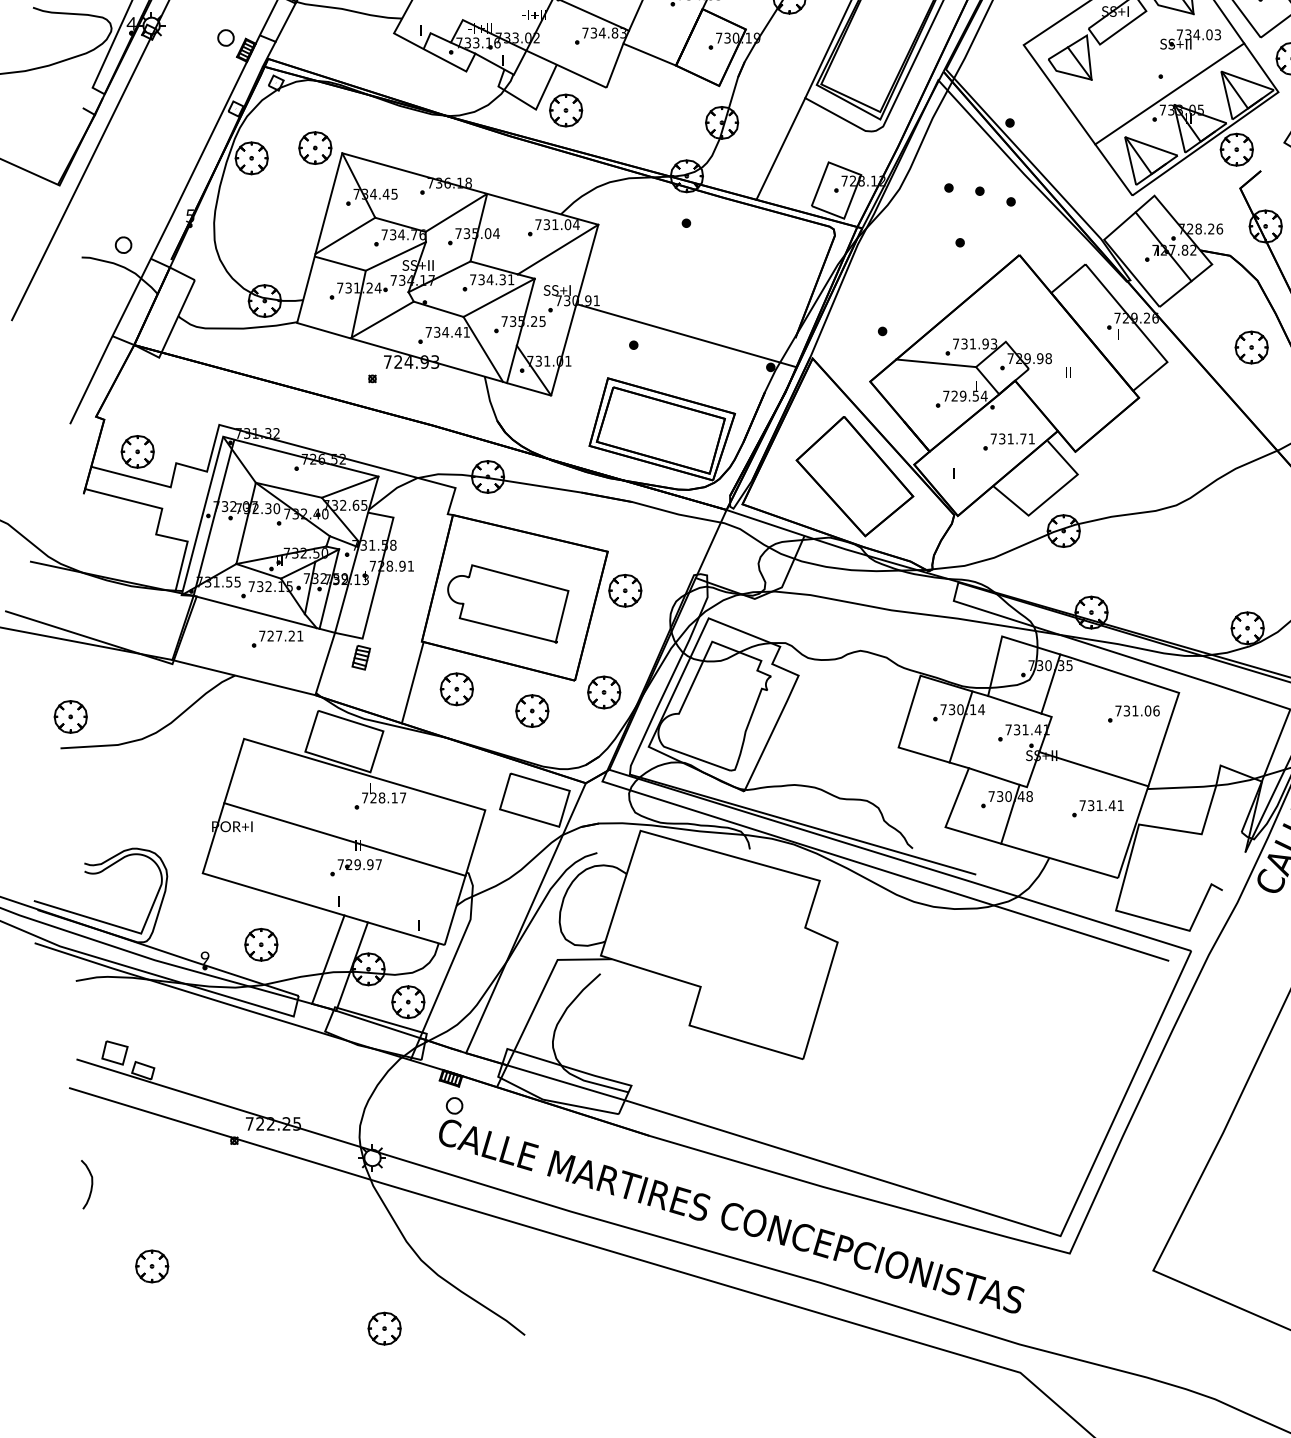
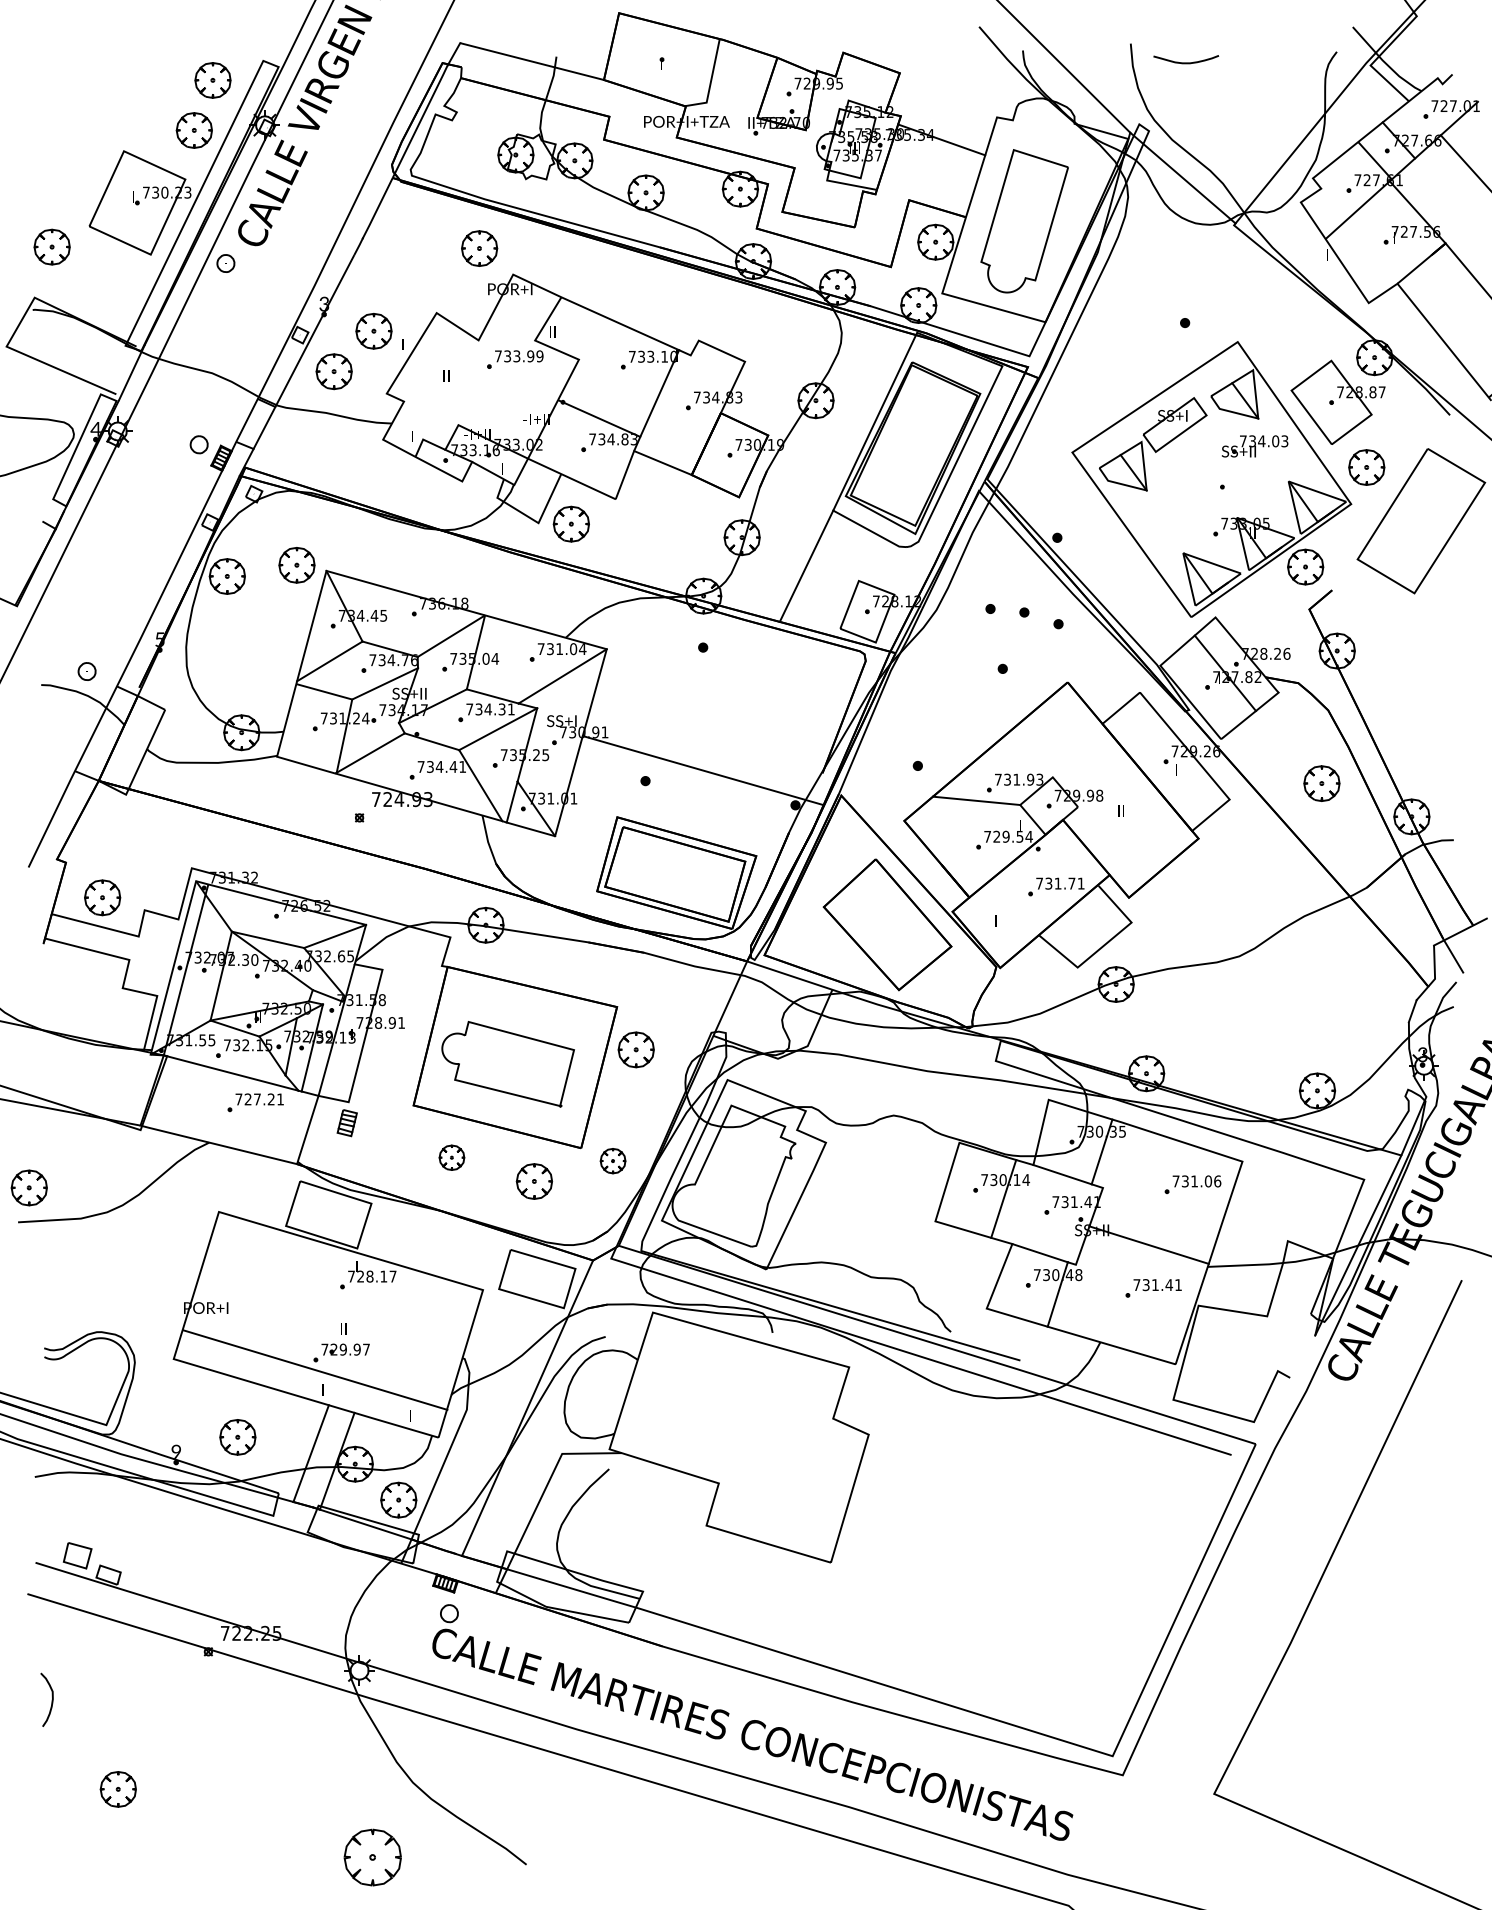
line: (1169, 93) -> (1231, 505), removed
line: (412, 681) -> (403, 1149), removed
part: (456, 689) -> (451, 1157), size x0.7
part: (603, 691) -> (612, 1160), size x0.7
line: (345, 838) -> (315, 1369), moved
part: (384, 1328) -> (372, 1857), size x1.6

